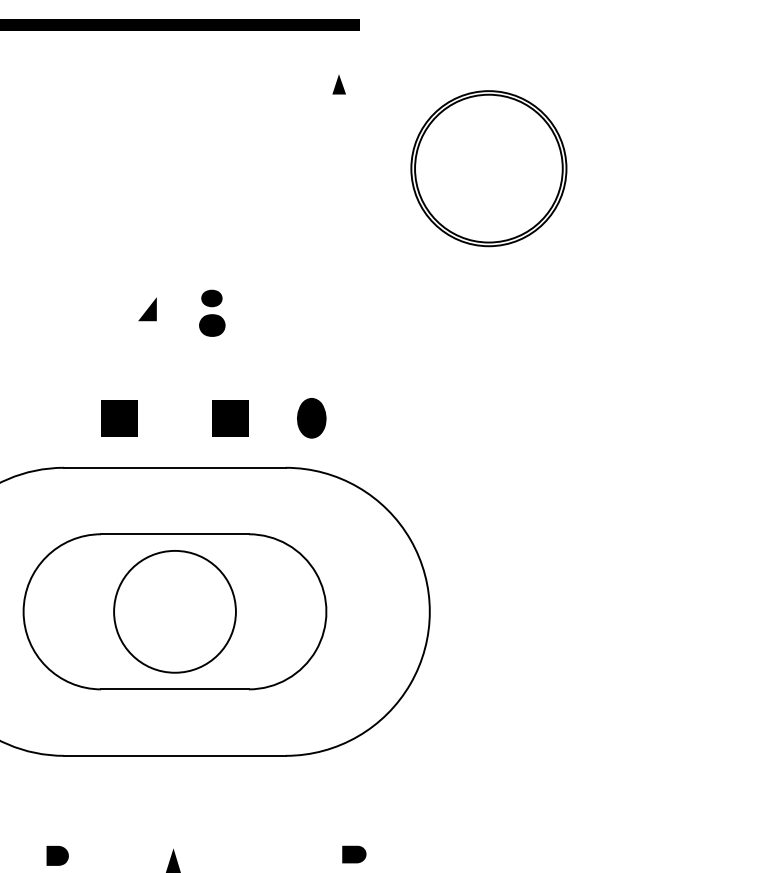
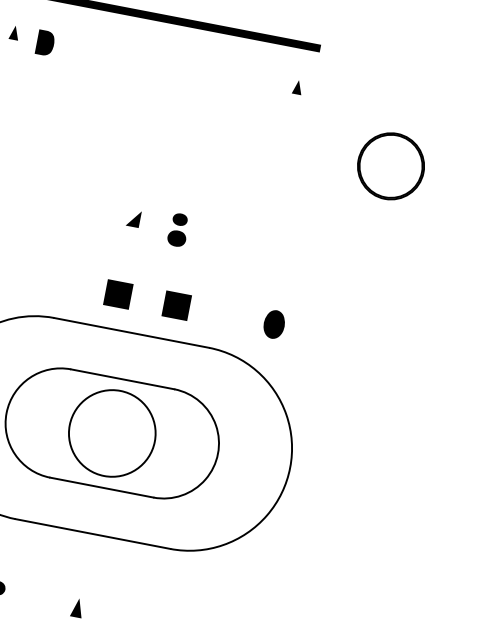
part: (488, 168) -> (390, 166), size x0.6
part: (119, 418) -> (118, 294), moved
part: (311, 418) -> (274, 324), moved

